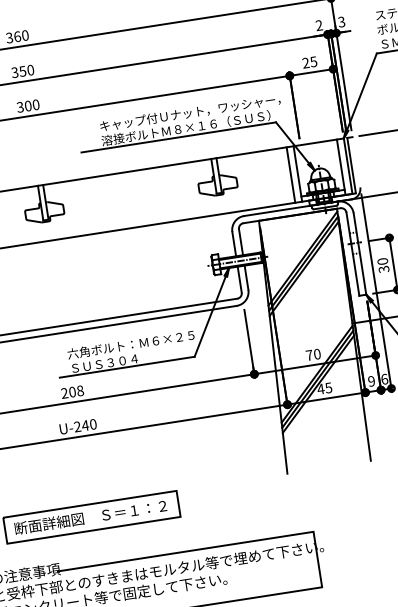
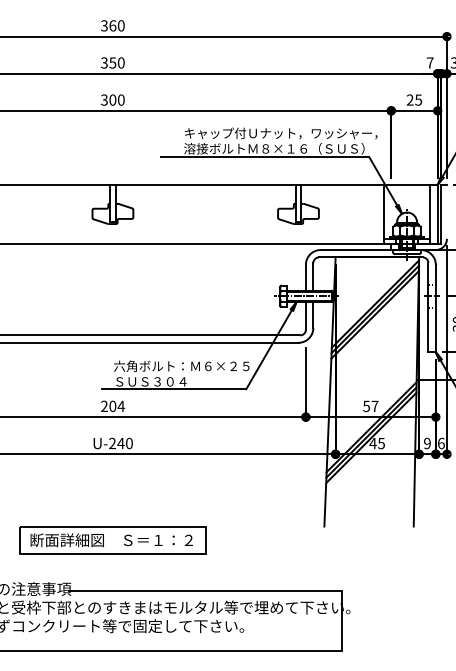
text: (318, 25) -> (429, 62), 2 -> 7
line: (290, 174) -> (376, 214), removed
text: (313, 354) -> (370, 406), 70 -> 57
text: (80, 390) -> (121, 406), 208 -> 204

